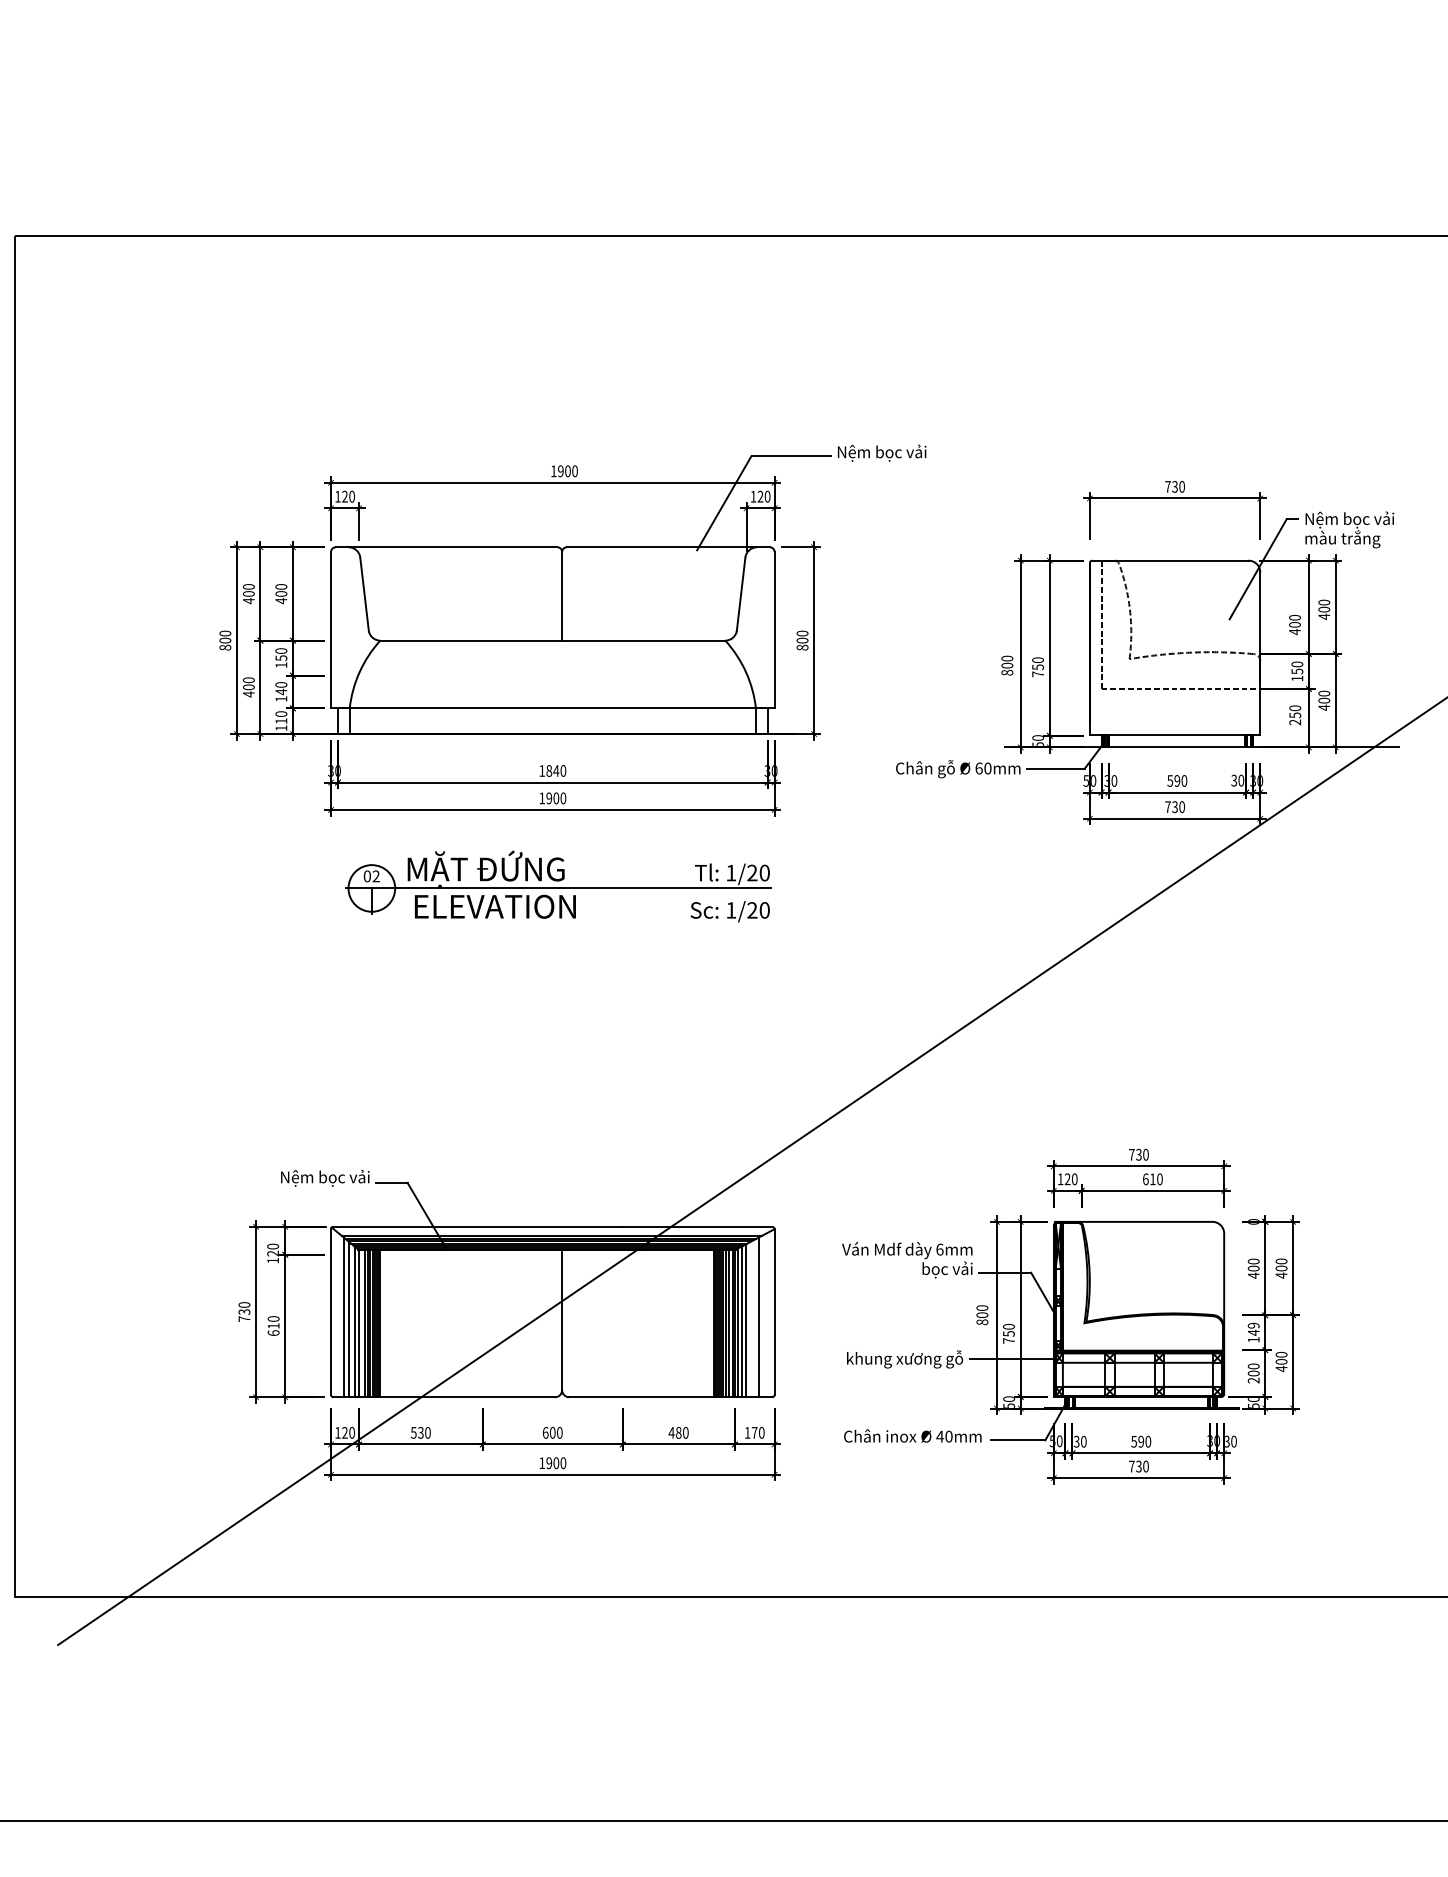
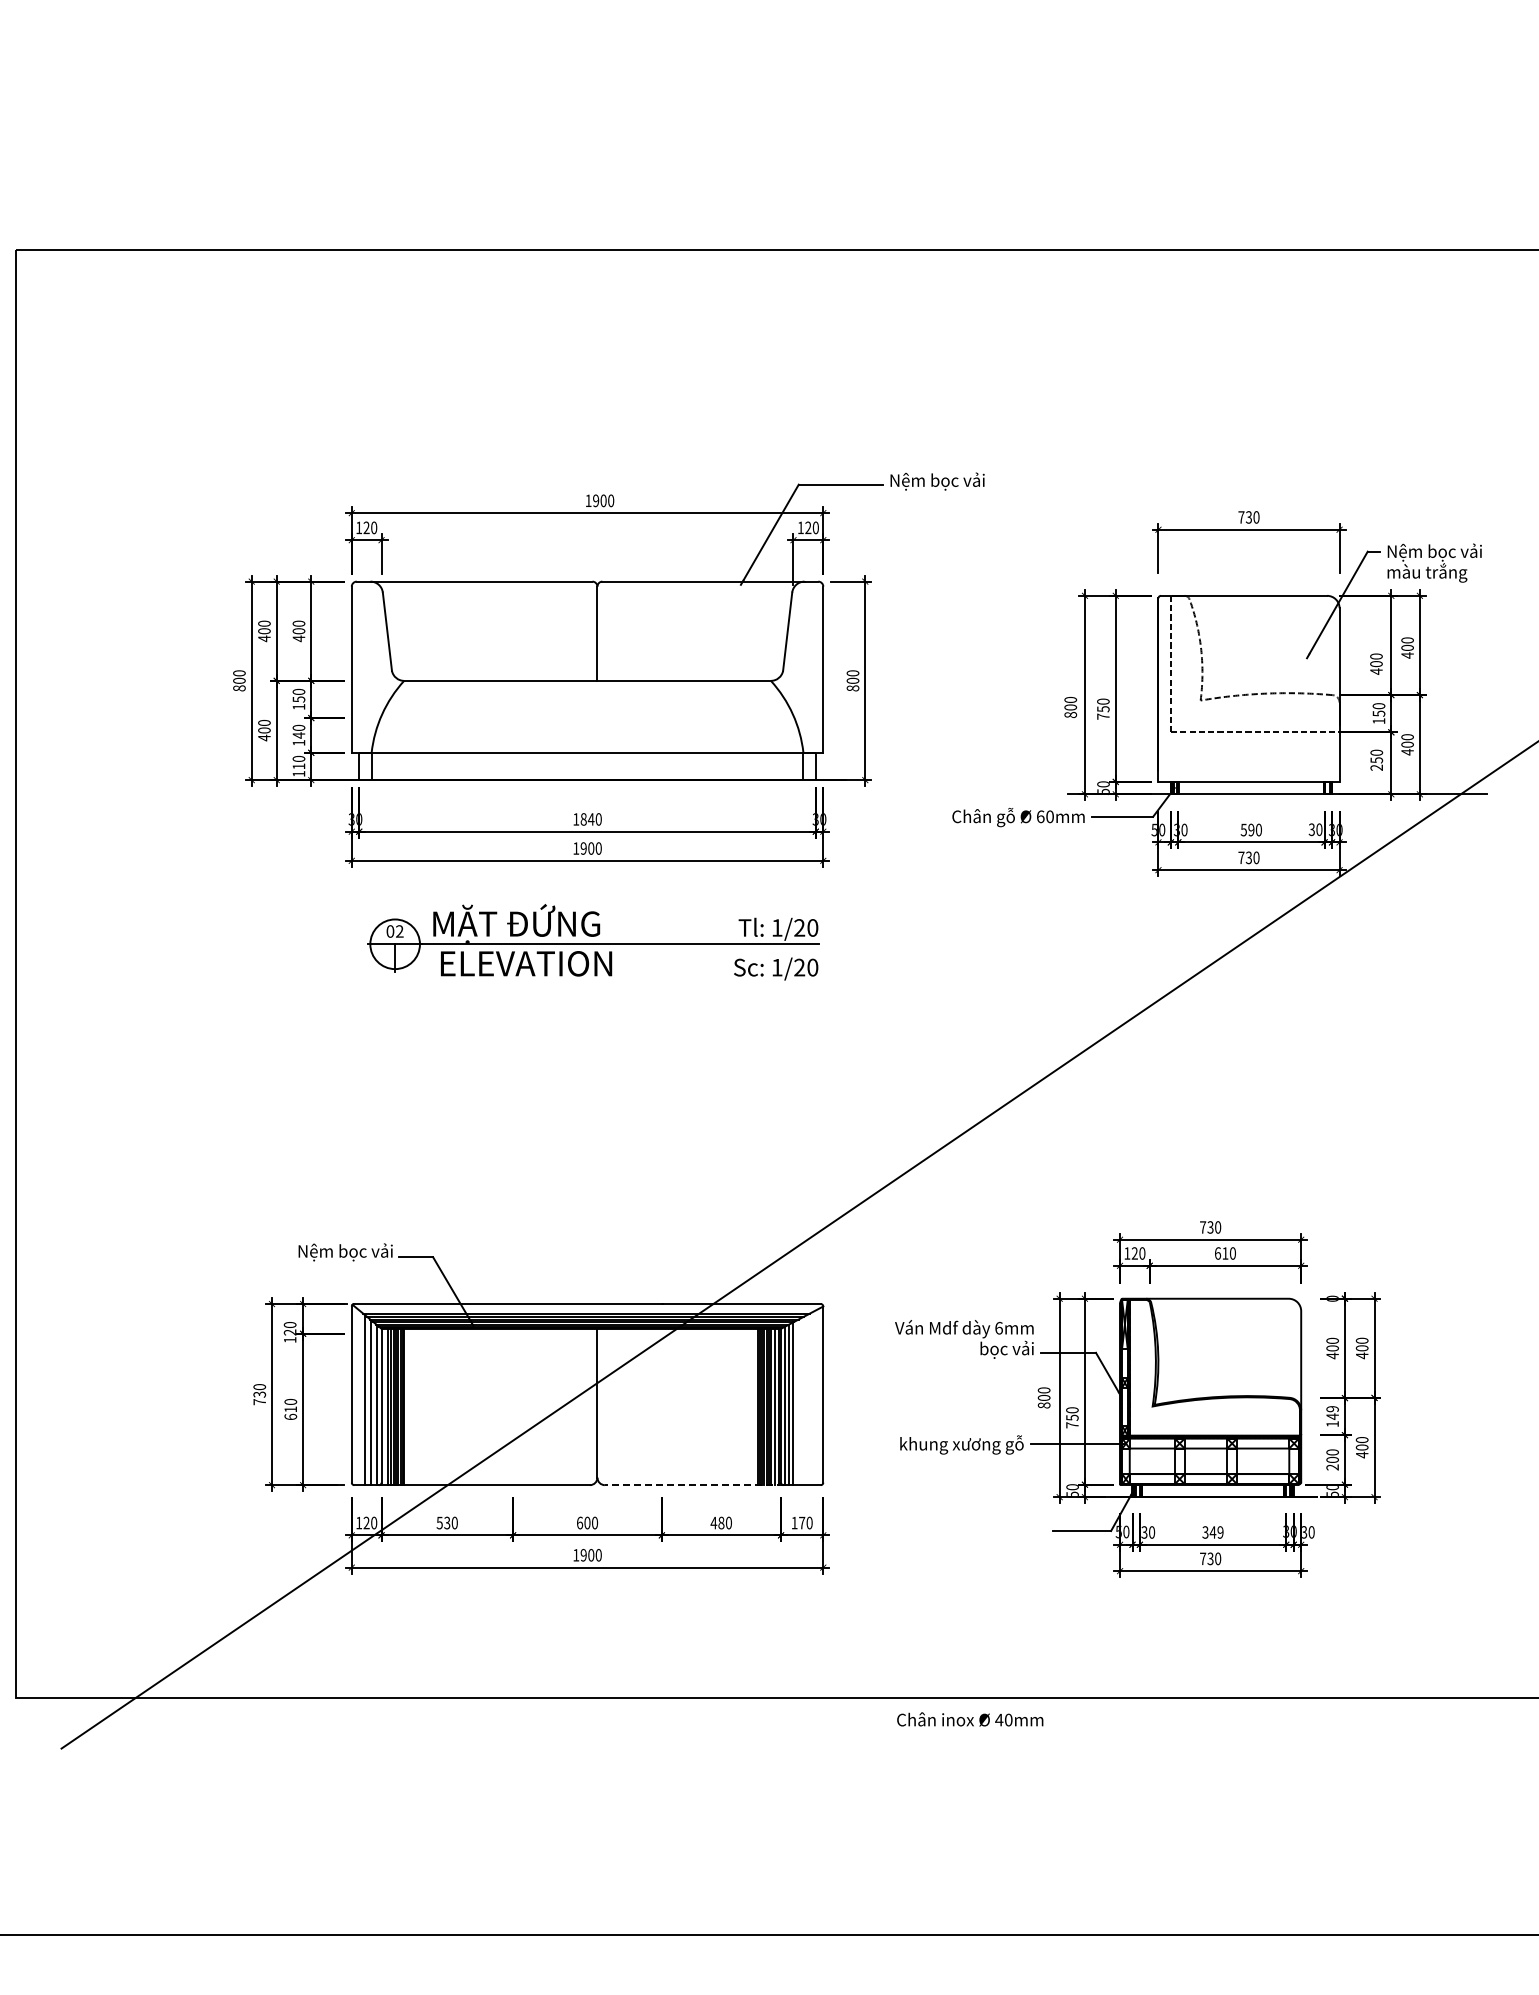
line: (758, 1317) -> (806, 1400), removed
line: (652, 1397) -> (693, 1485), solid -> dashed
text: (913, 1436) -> (970, 1719), moved
text: (1140, 1441) -> (1212, 1532), 590 -> 349

